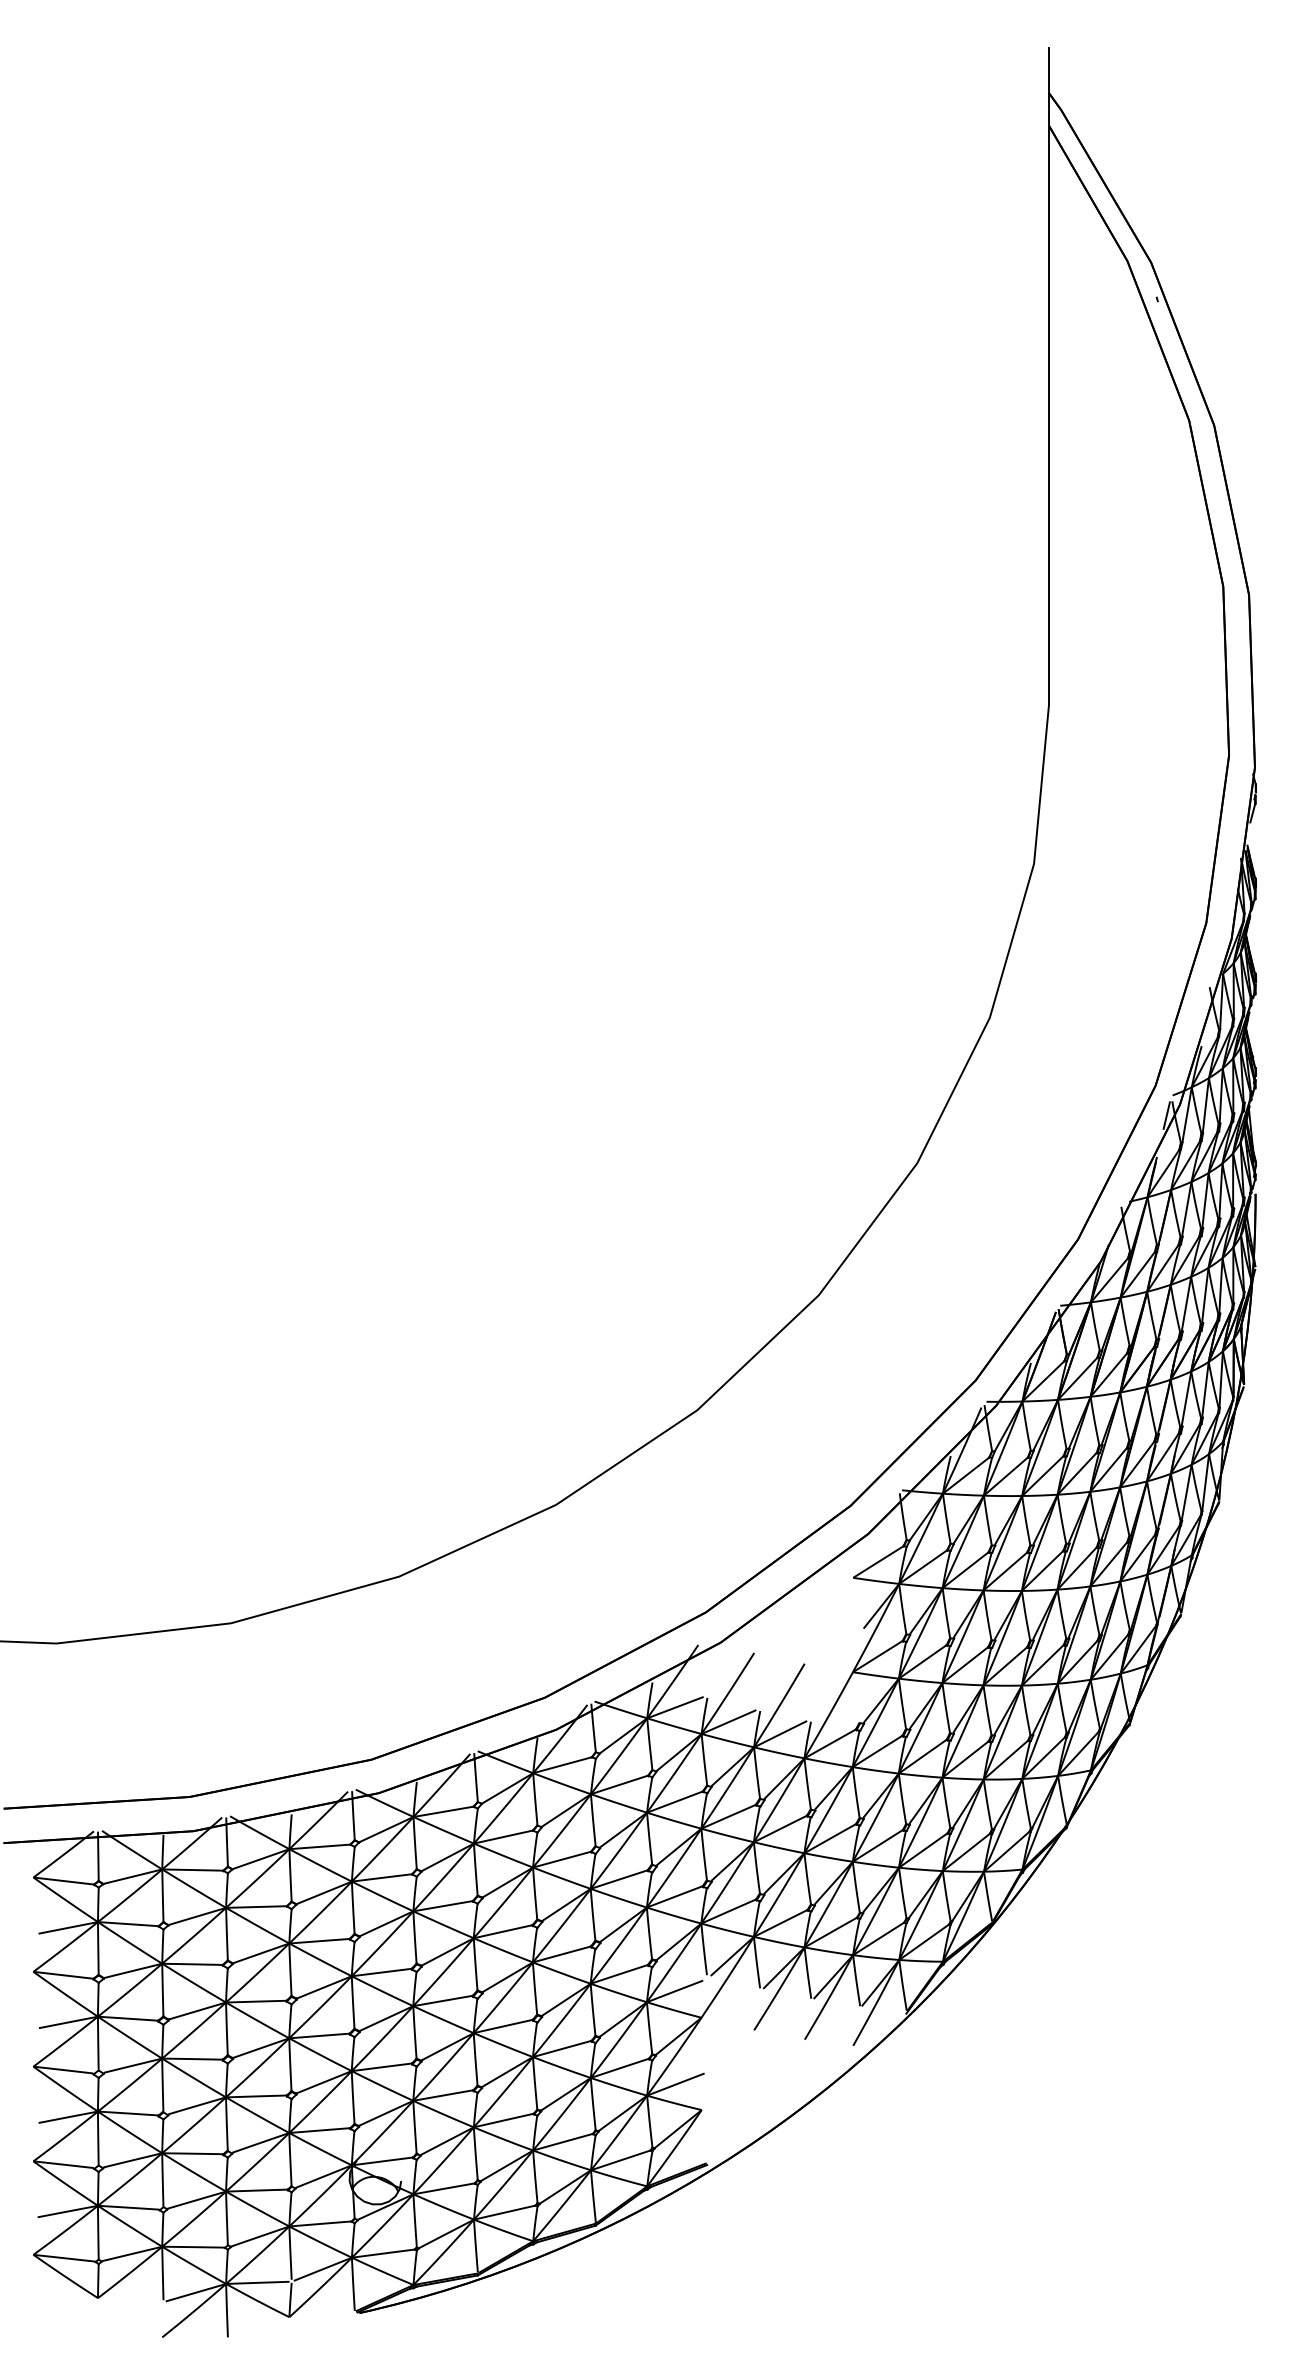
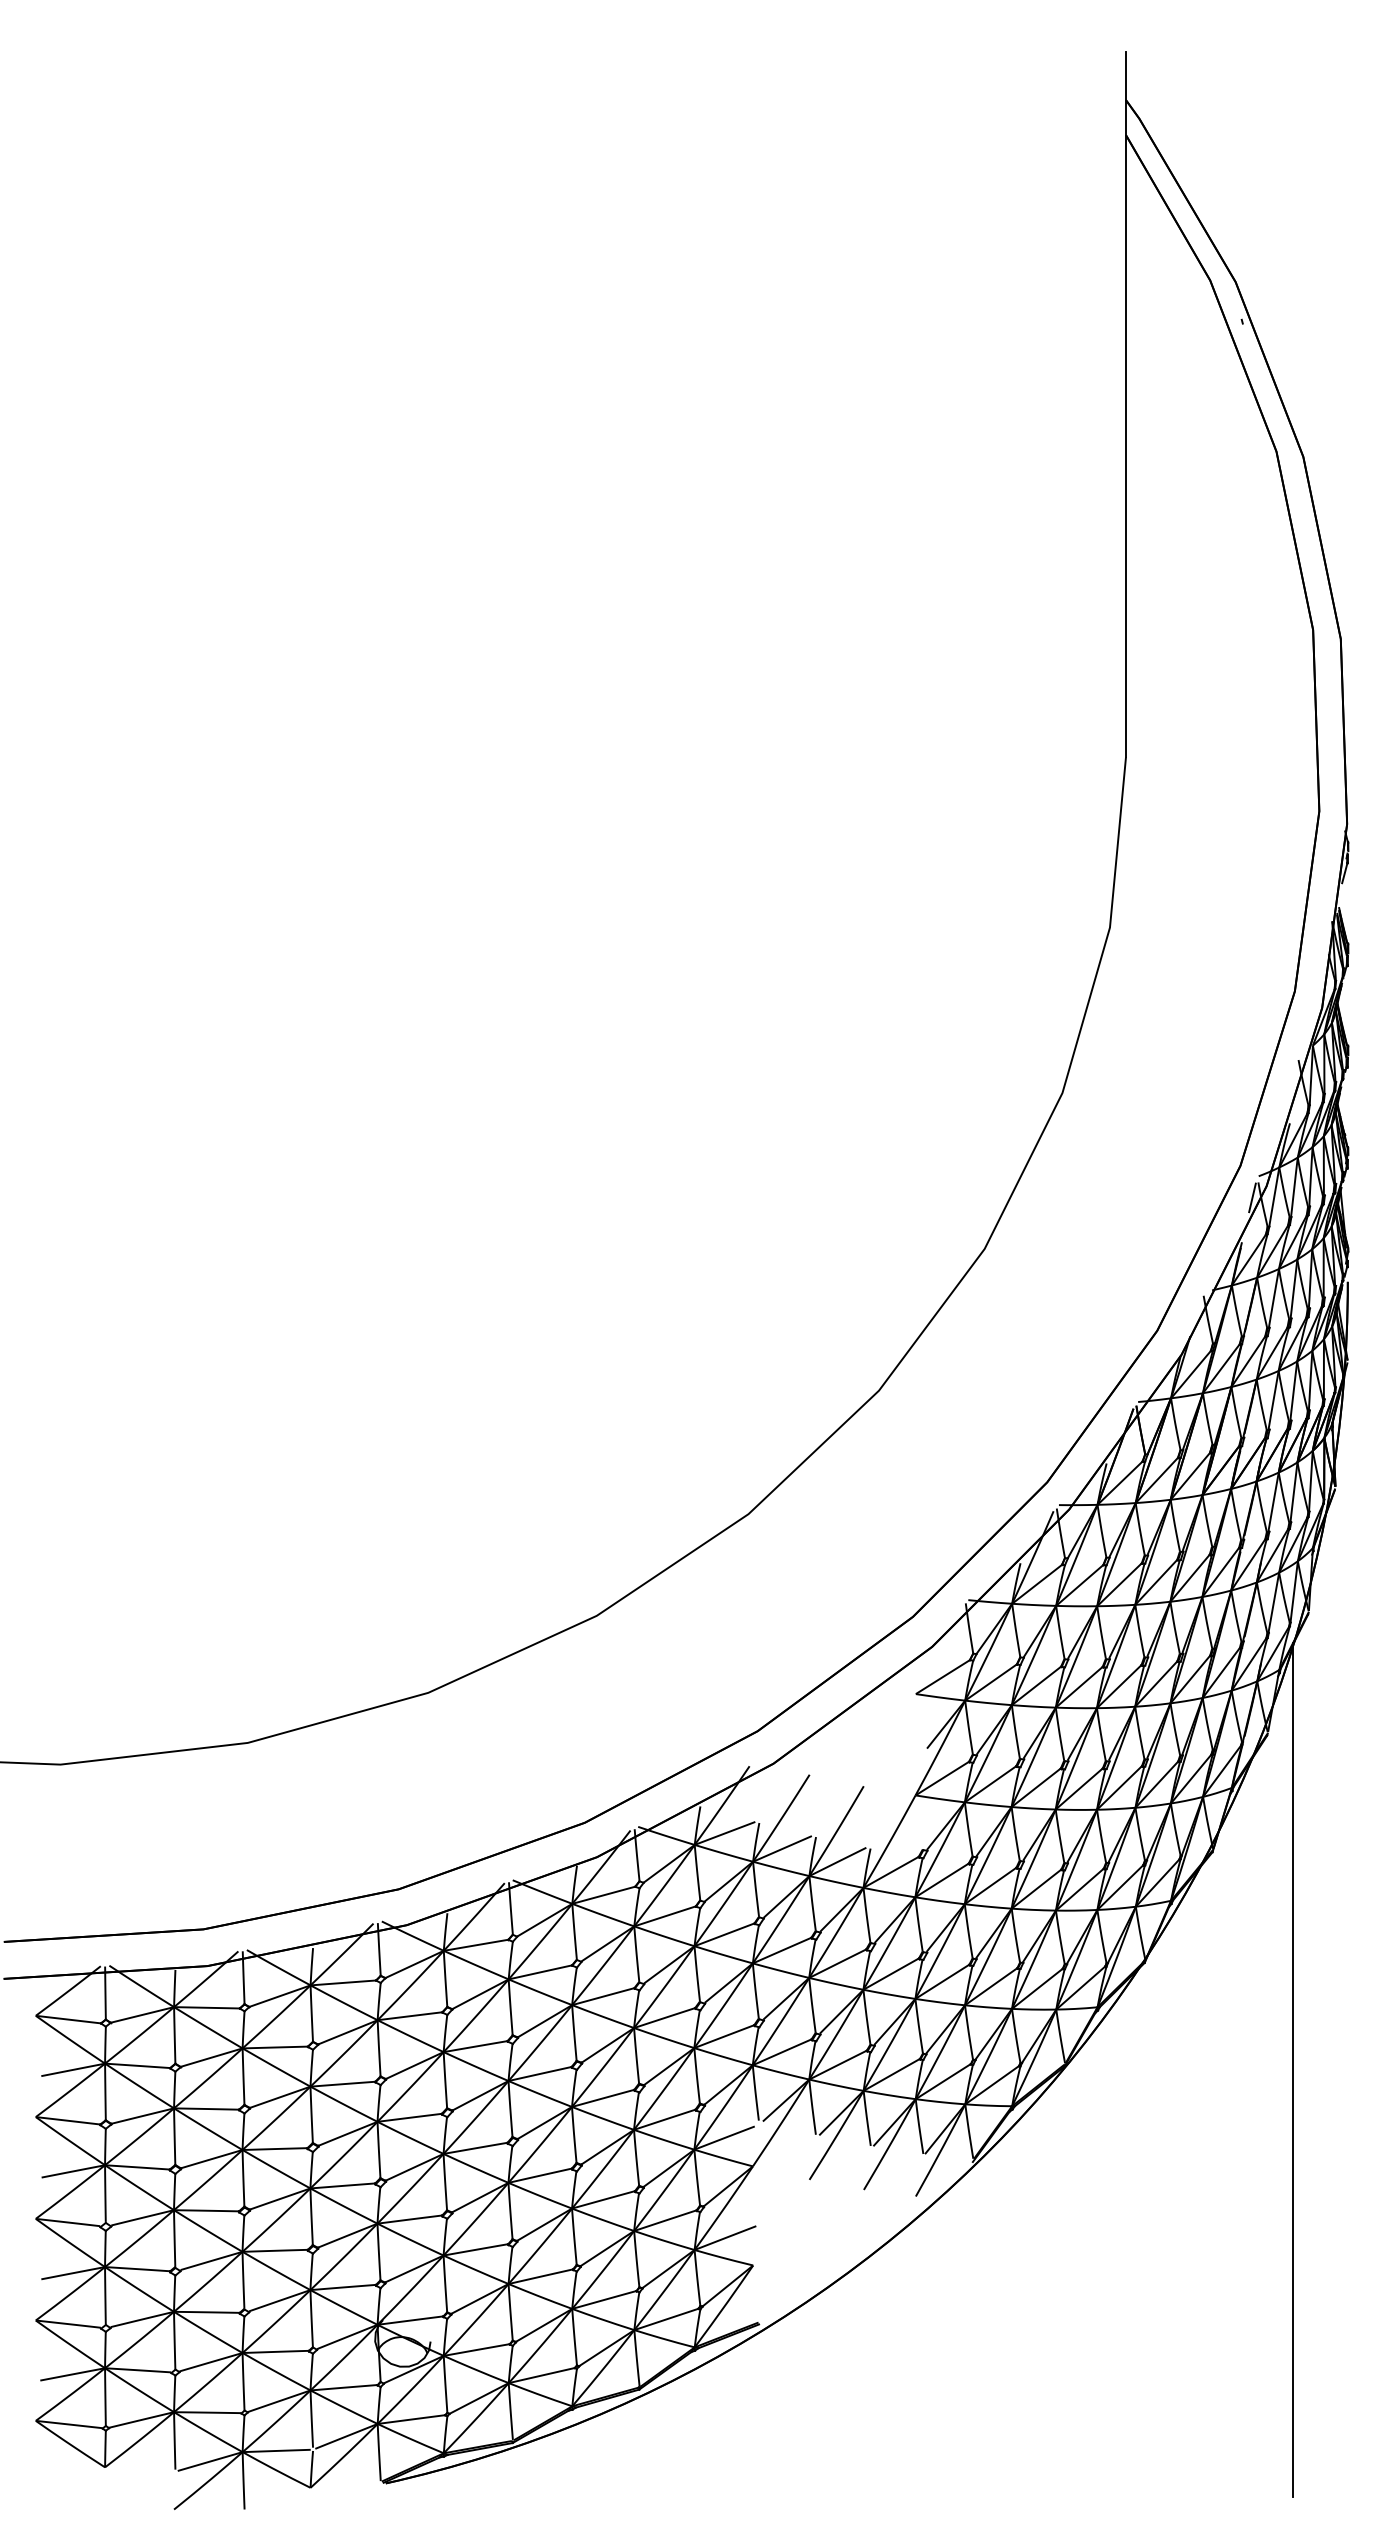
line: (1204, 1927) -> (1292, 2069), added

